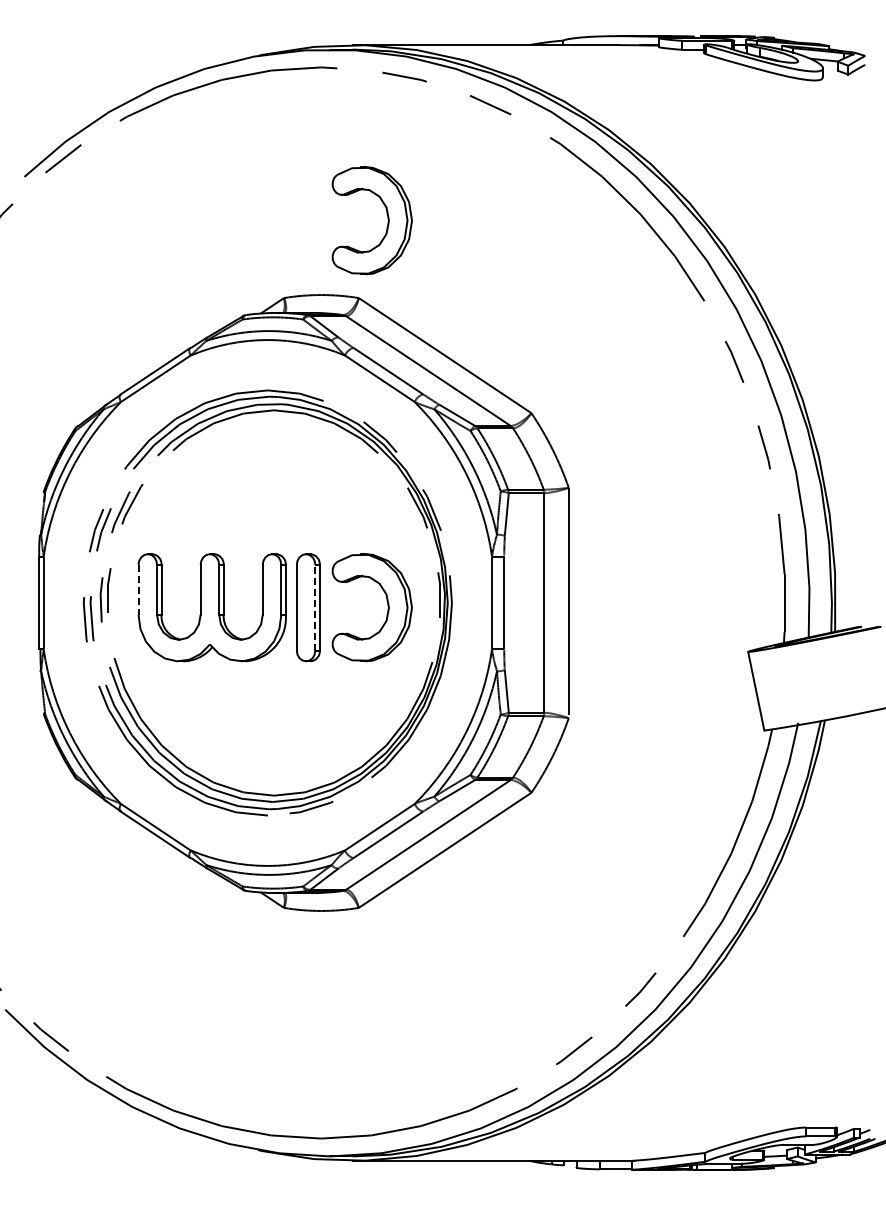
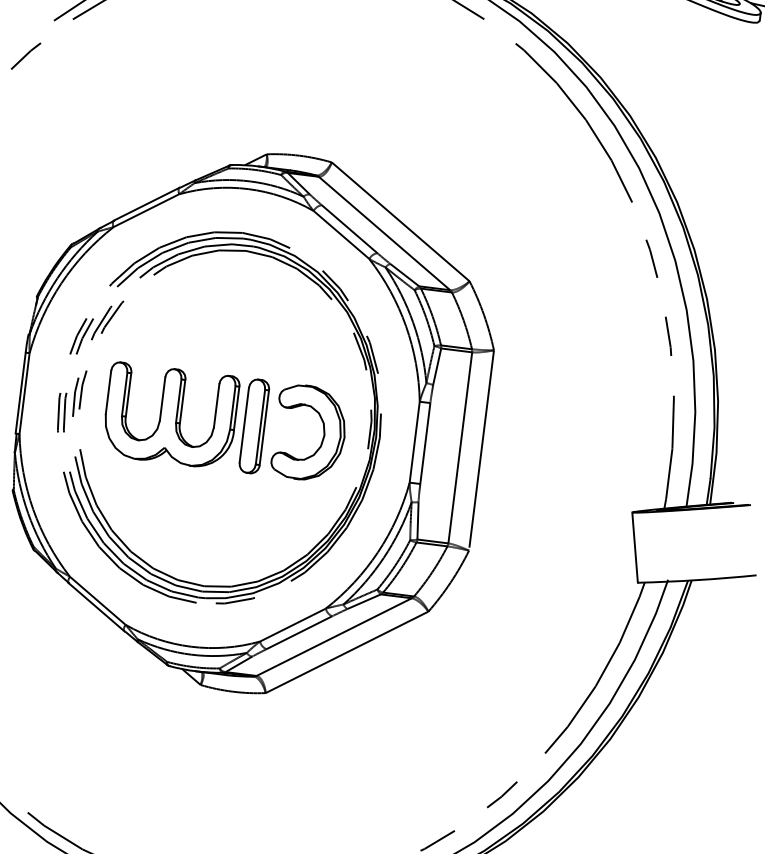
part: (387, 219) -> (365, 97), removed
line: (138, 589) -> (108, 392), dashed -> solid
line: (315, 607) -> (260, 426), dashed -> solid

